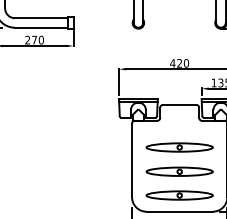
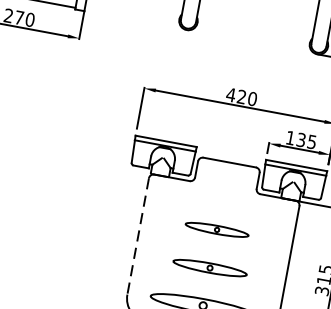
part: (179, 147) -> (216, 229), size x0.6
line: (132, 160) -> (138, 236), solid -> dashed
part: (179, 171) -> (209, 267), size x0.7

